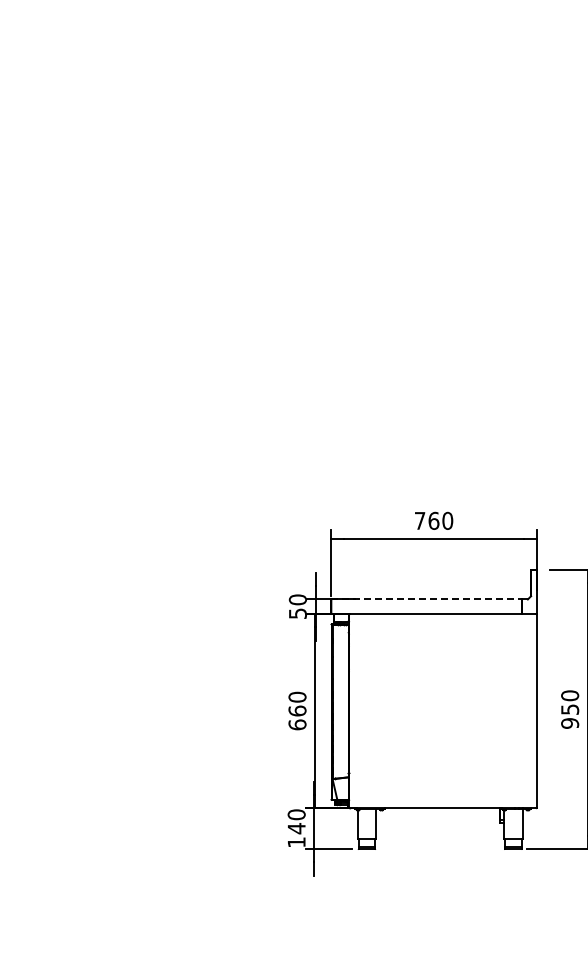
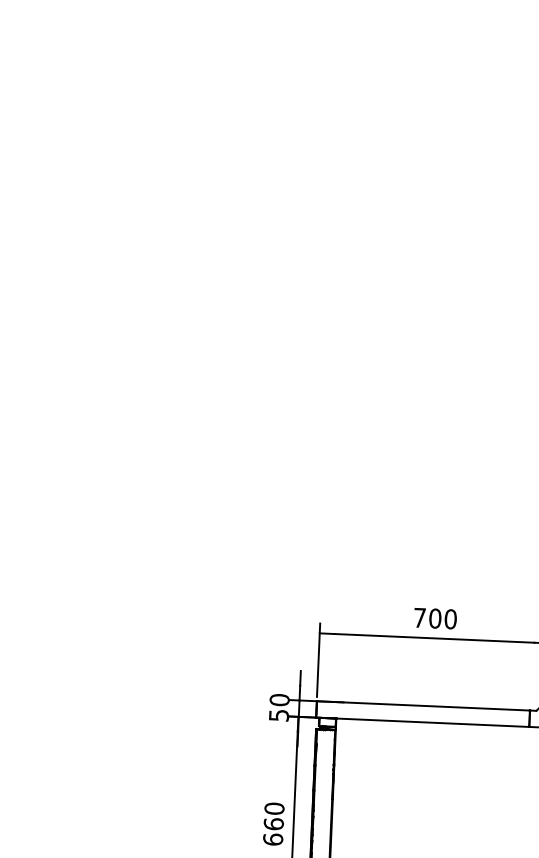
text: (433, 520) -> (434, 618), 760 -> 700
line: (427, 599) -> (424, 705), dashed -> solid

